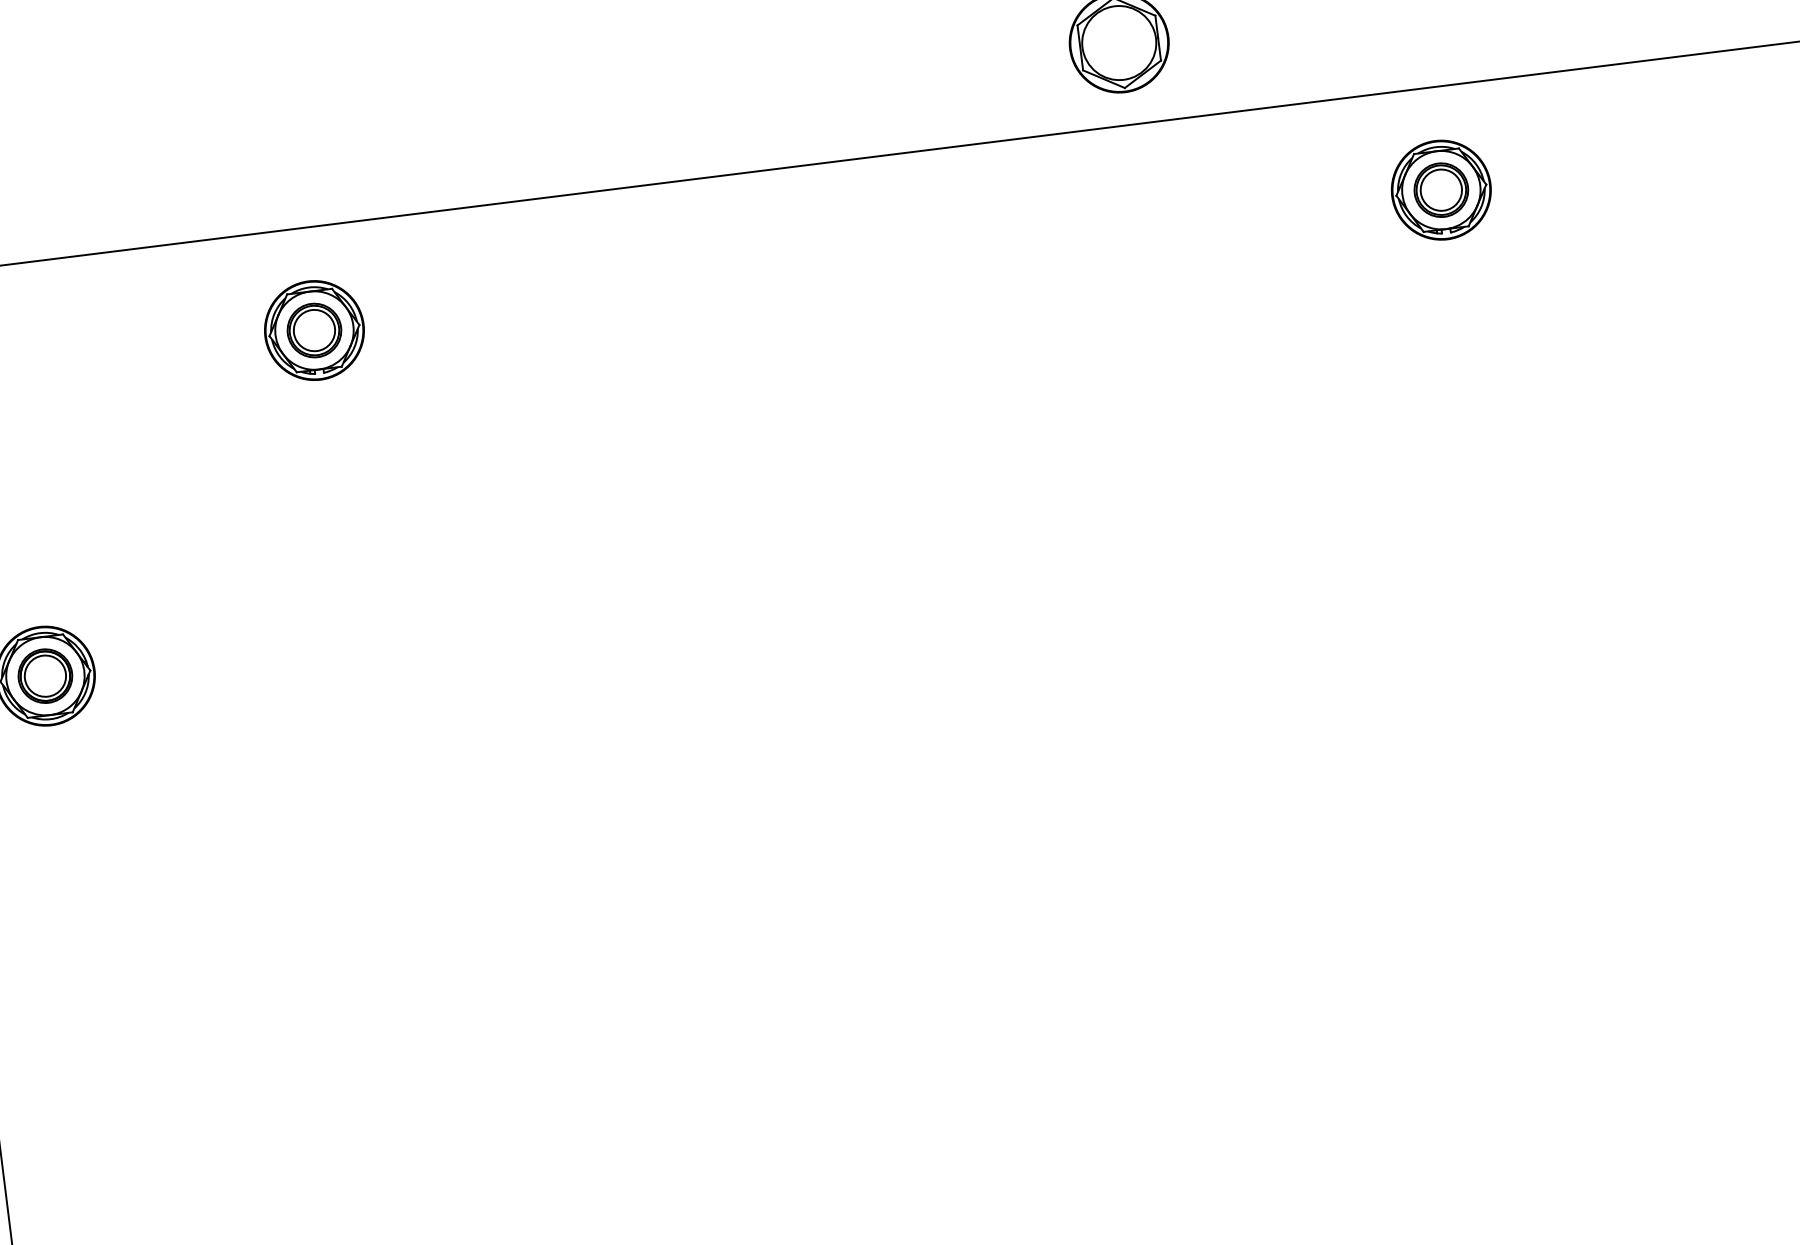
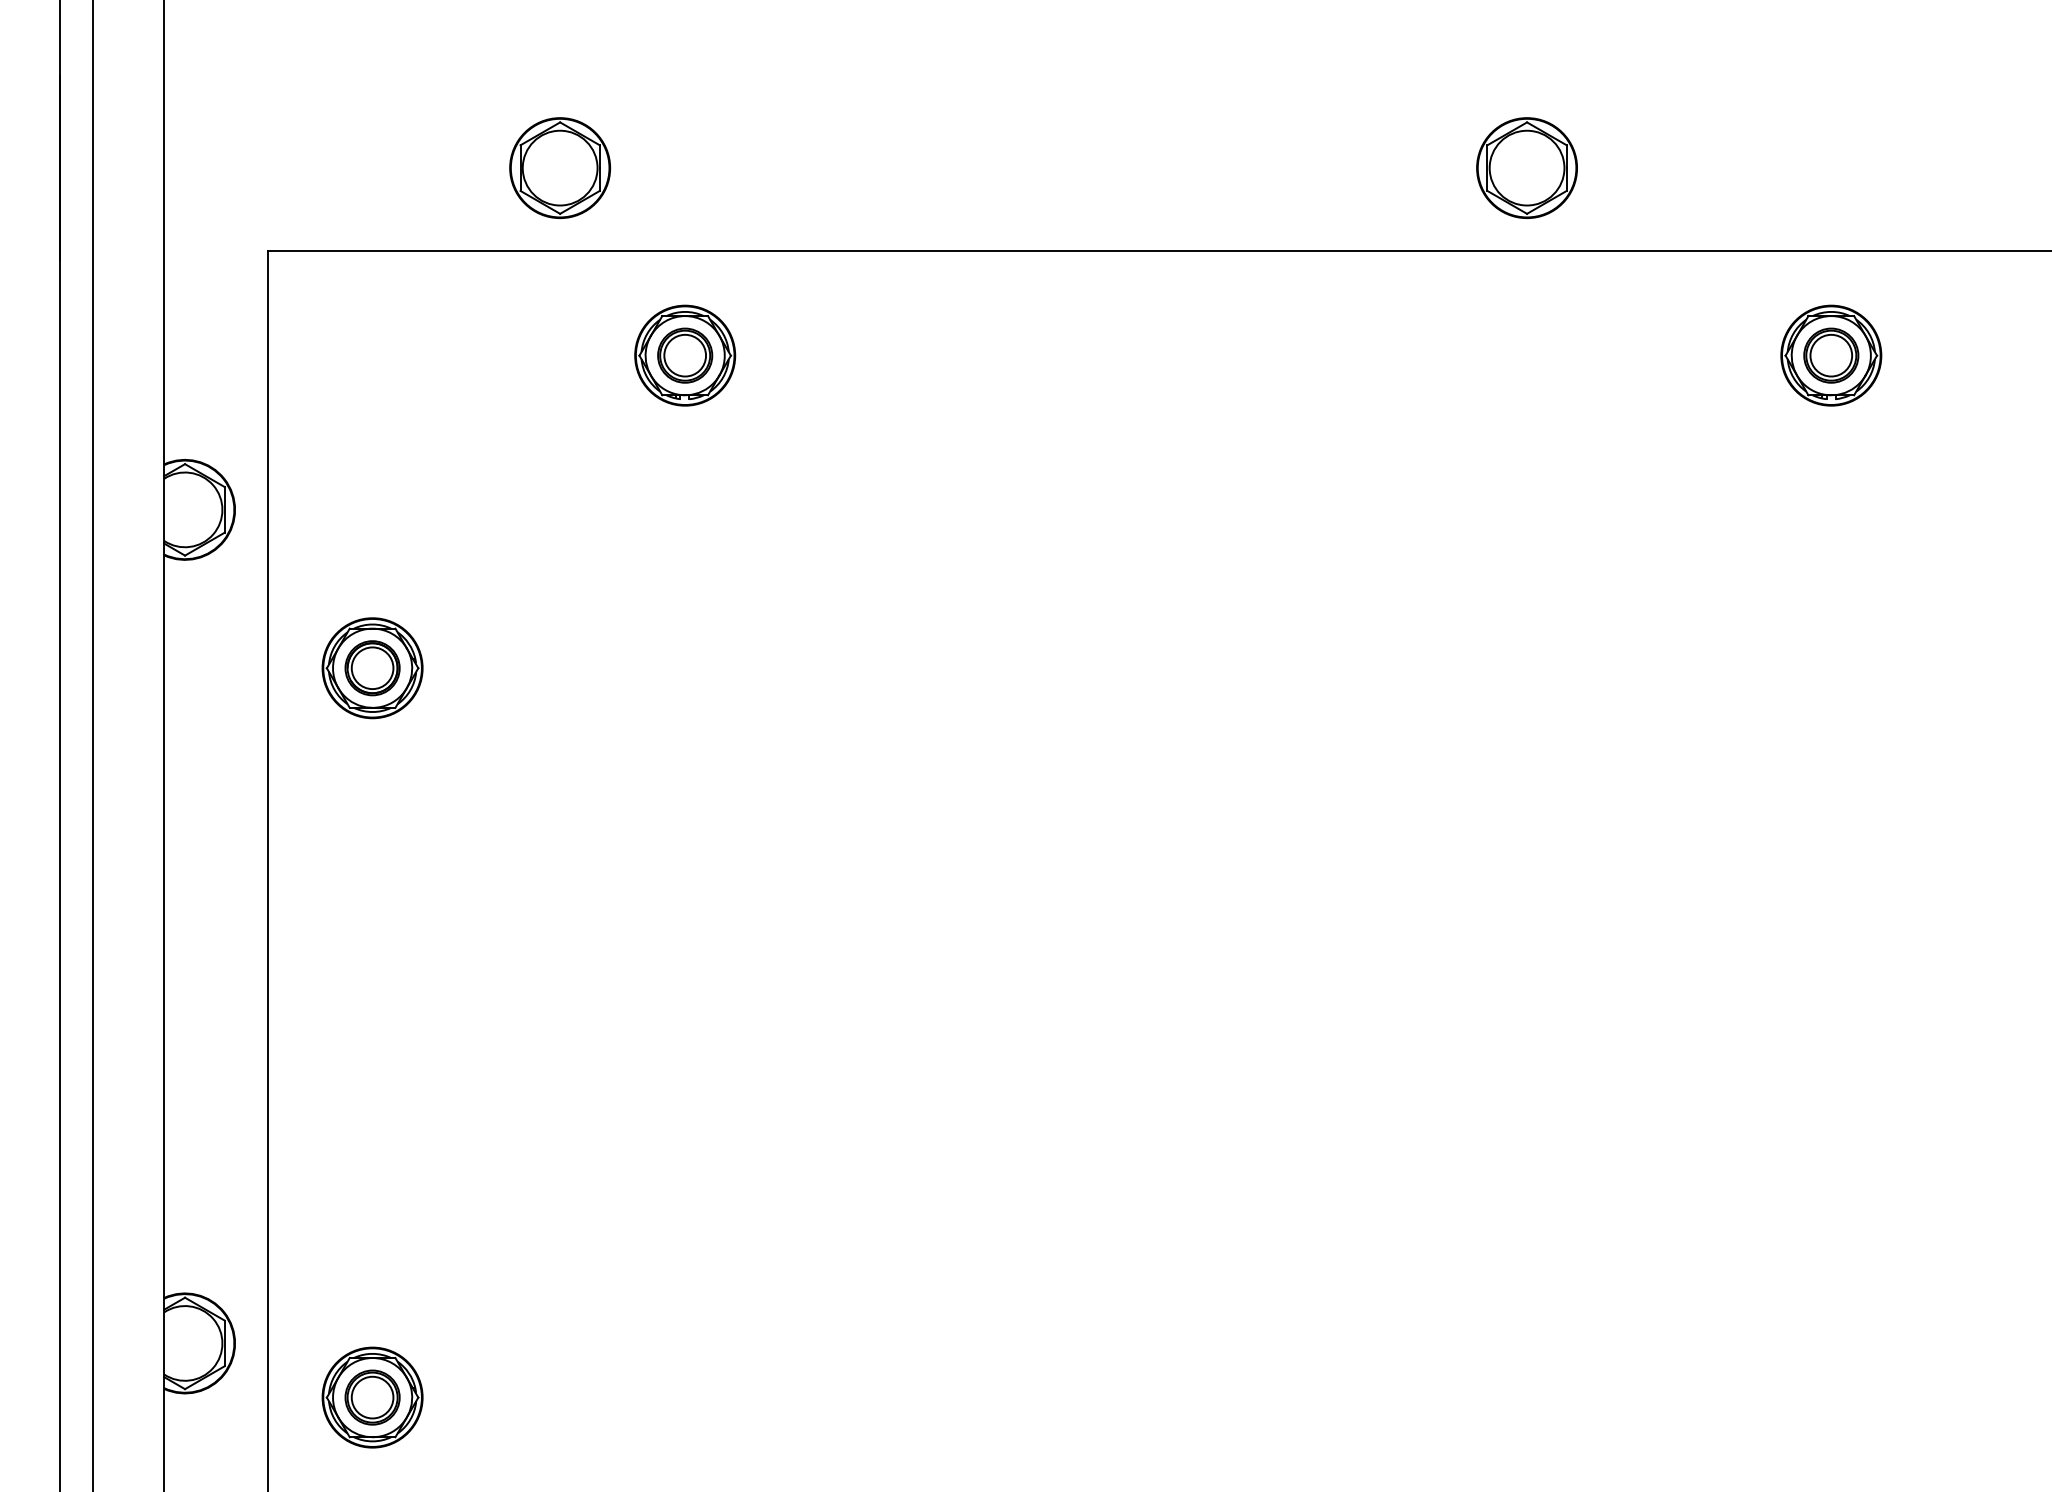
part: (168, 160) -> (560, 167), added

